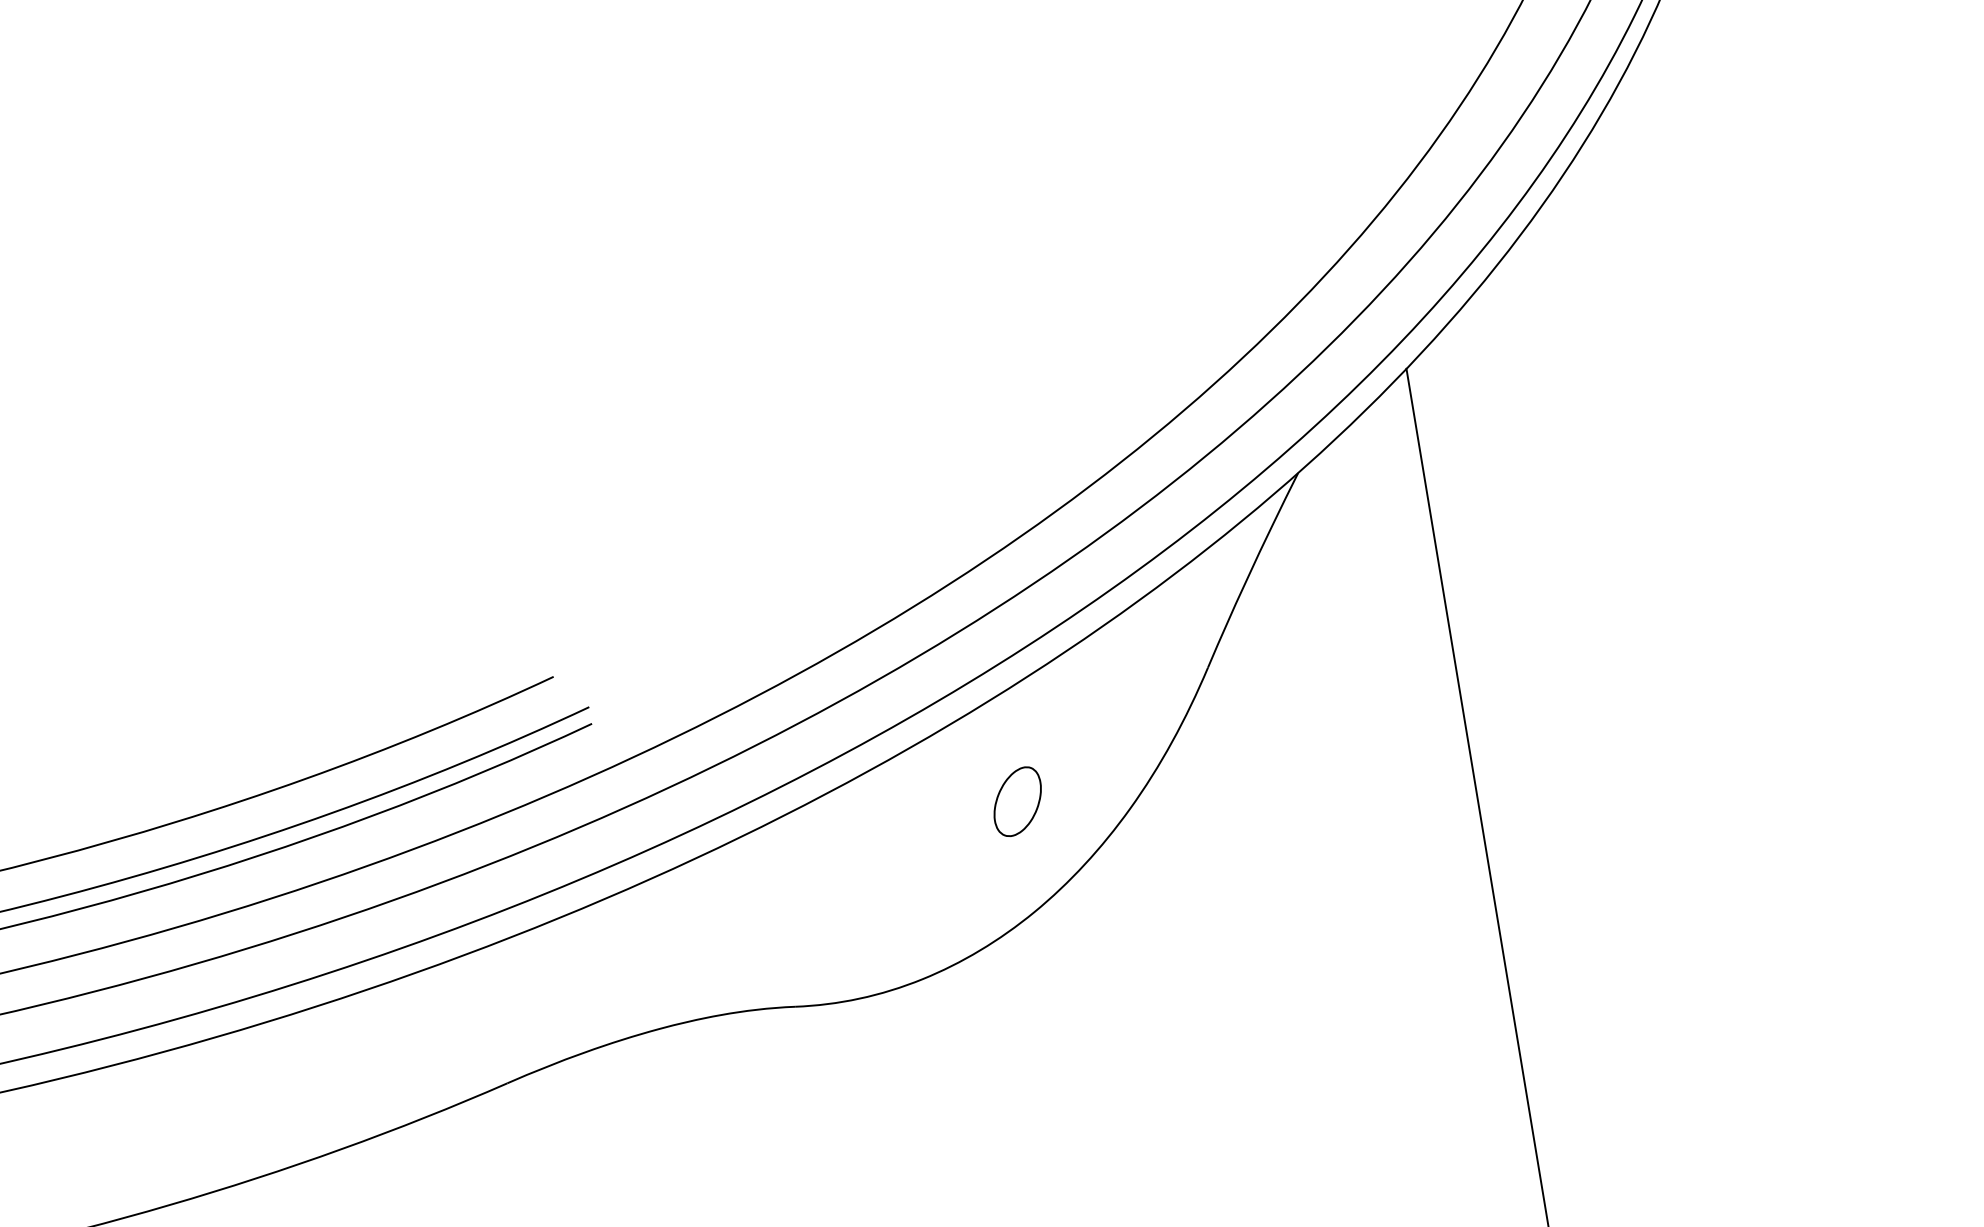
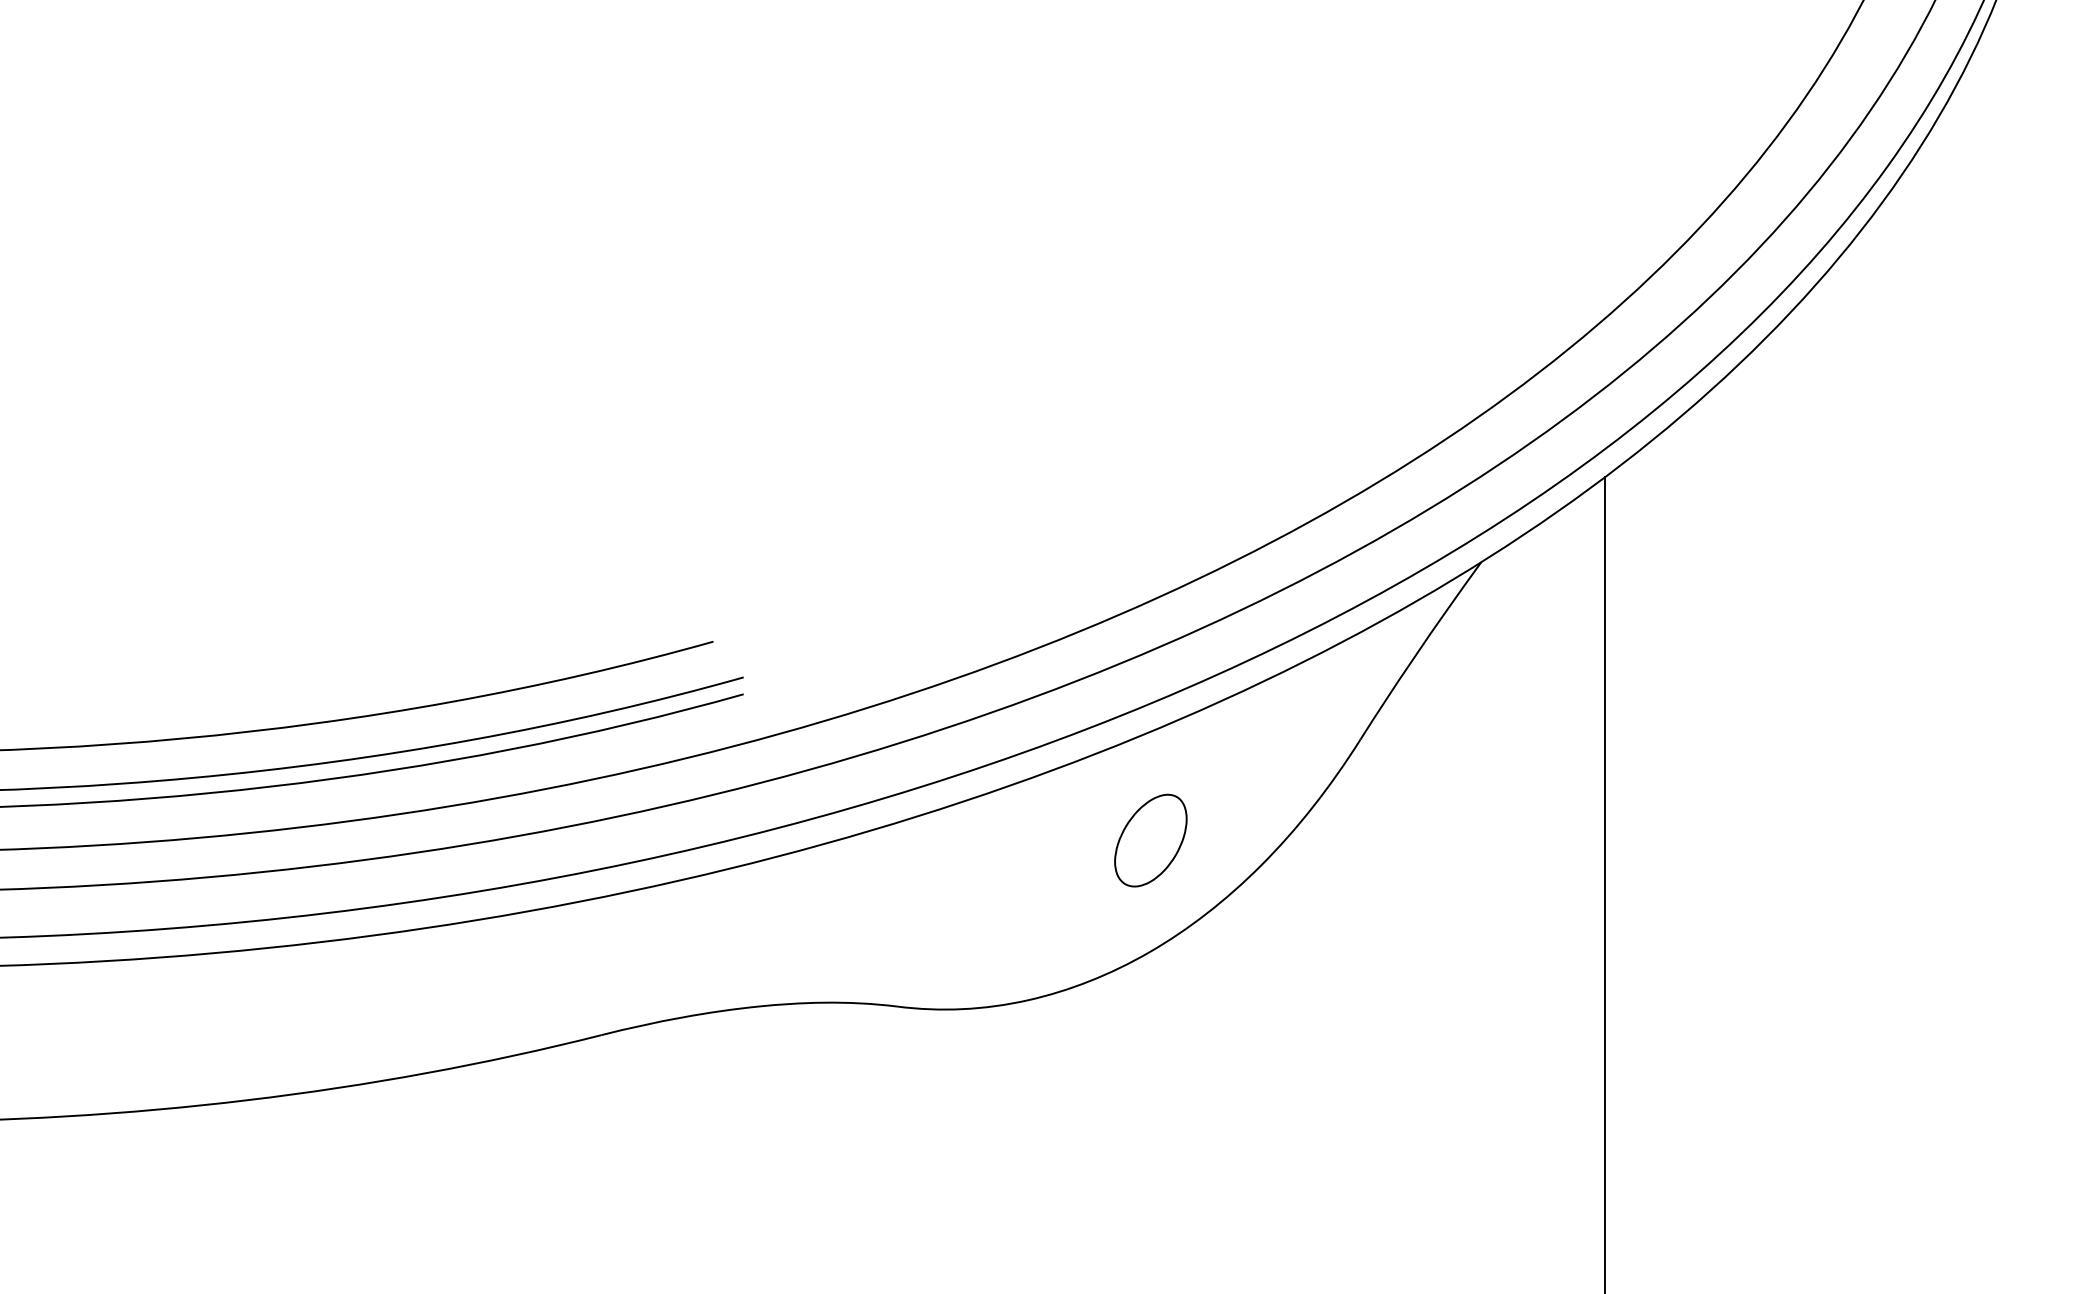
part: (1017, 801) -> (1150, 840), size x1.4

